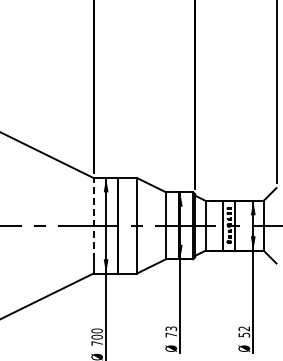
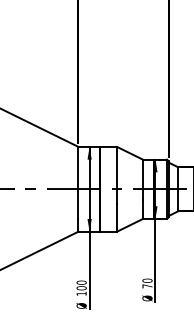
line: (93, 218) -> (78, 182), dashed -> solid
text: (171, 328) -> (147, 280), 73 -> 70
text: (96, 343) -> (81, 293), 700 -> 100

